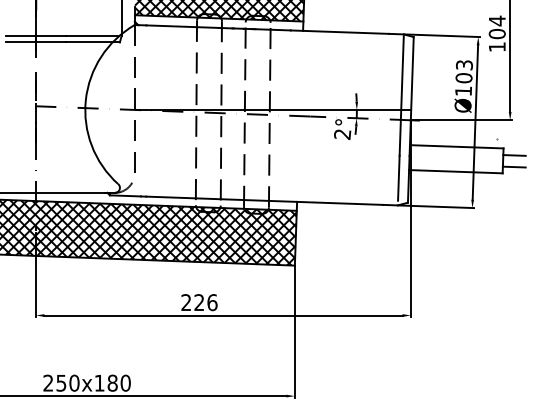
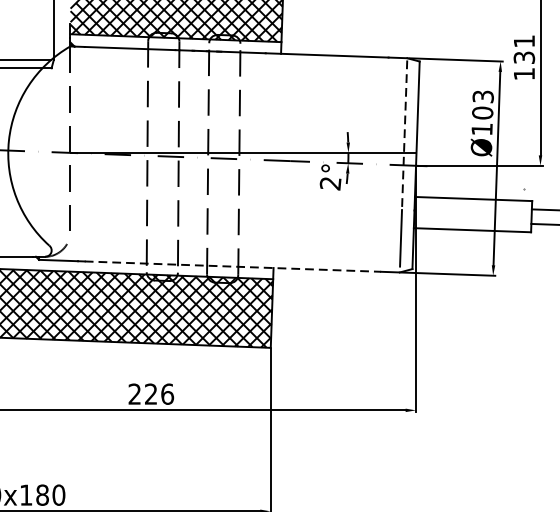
text: (496, 27) -> (523, 49), 104 -> 131
line: (401, 95) -> (404, 134), solid -> dashed
line: (265, 200) -> (233, 266), solid -> dashed

